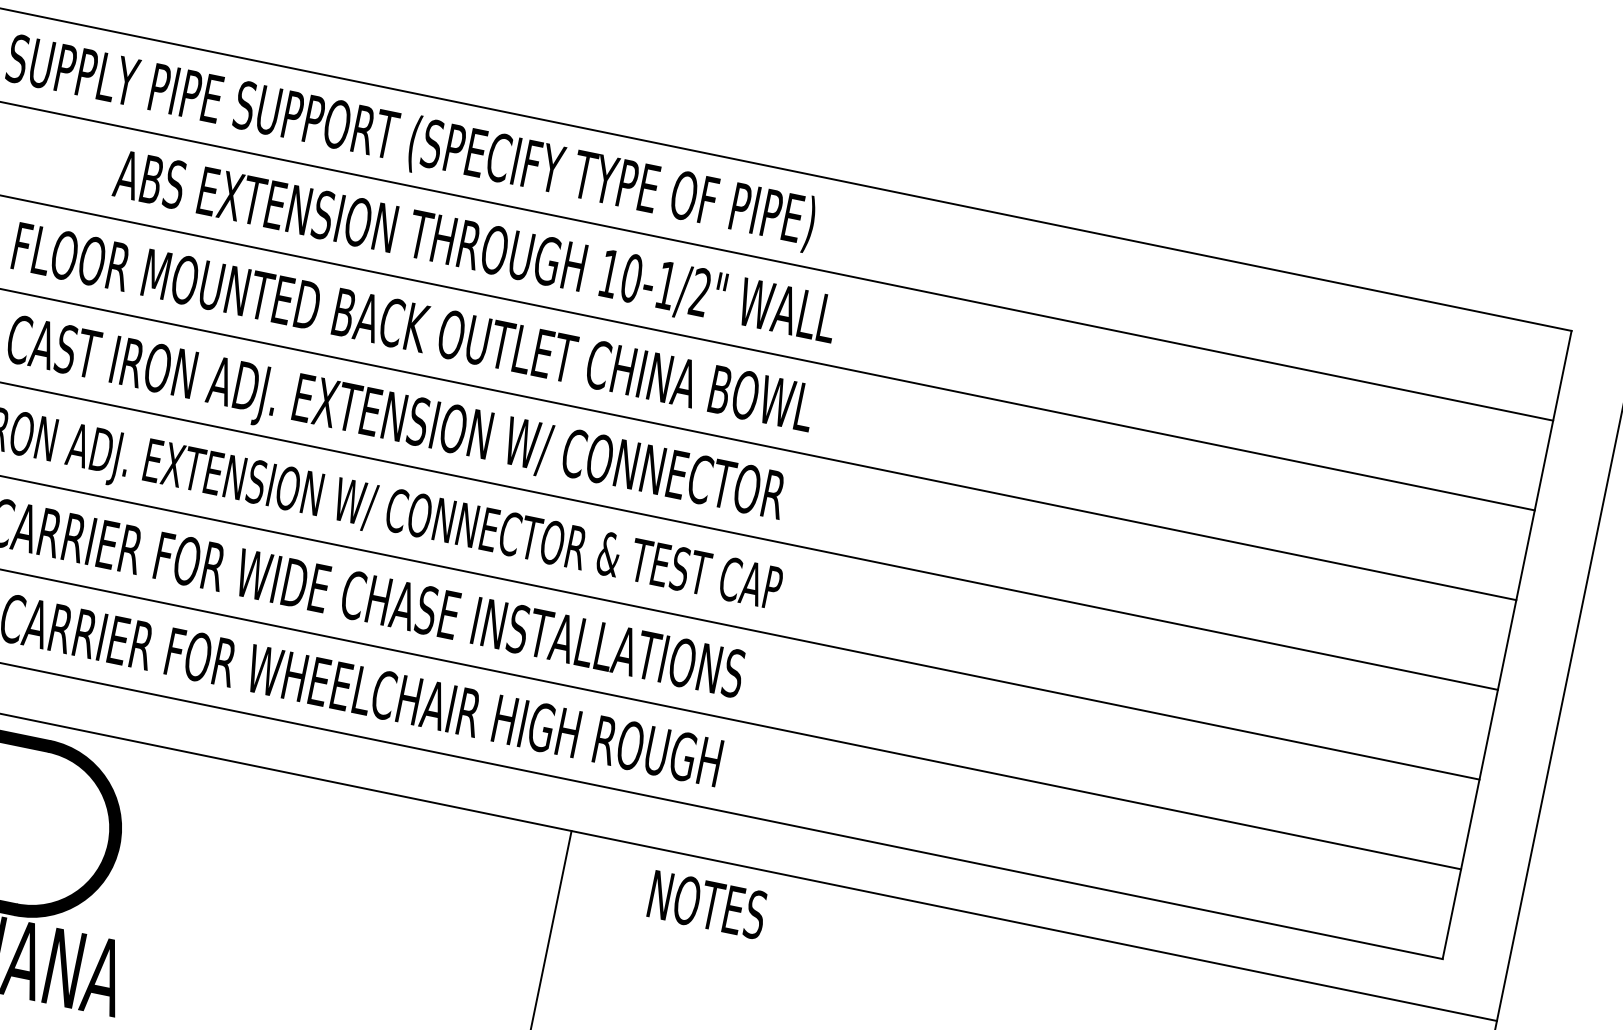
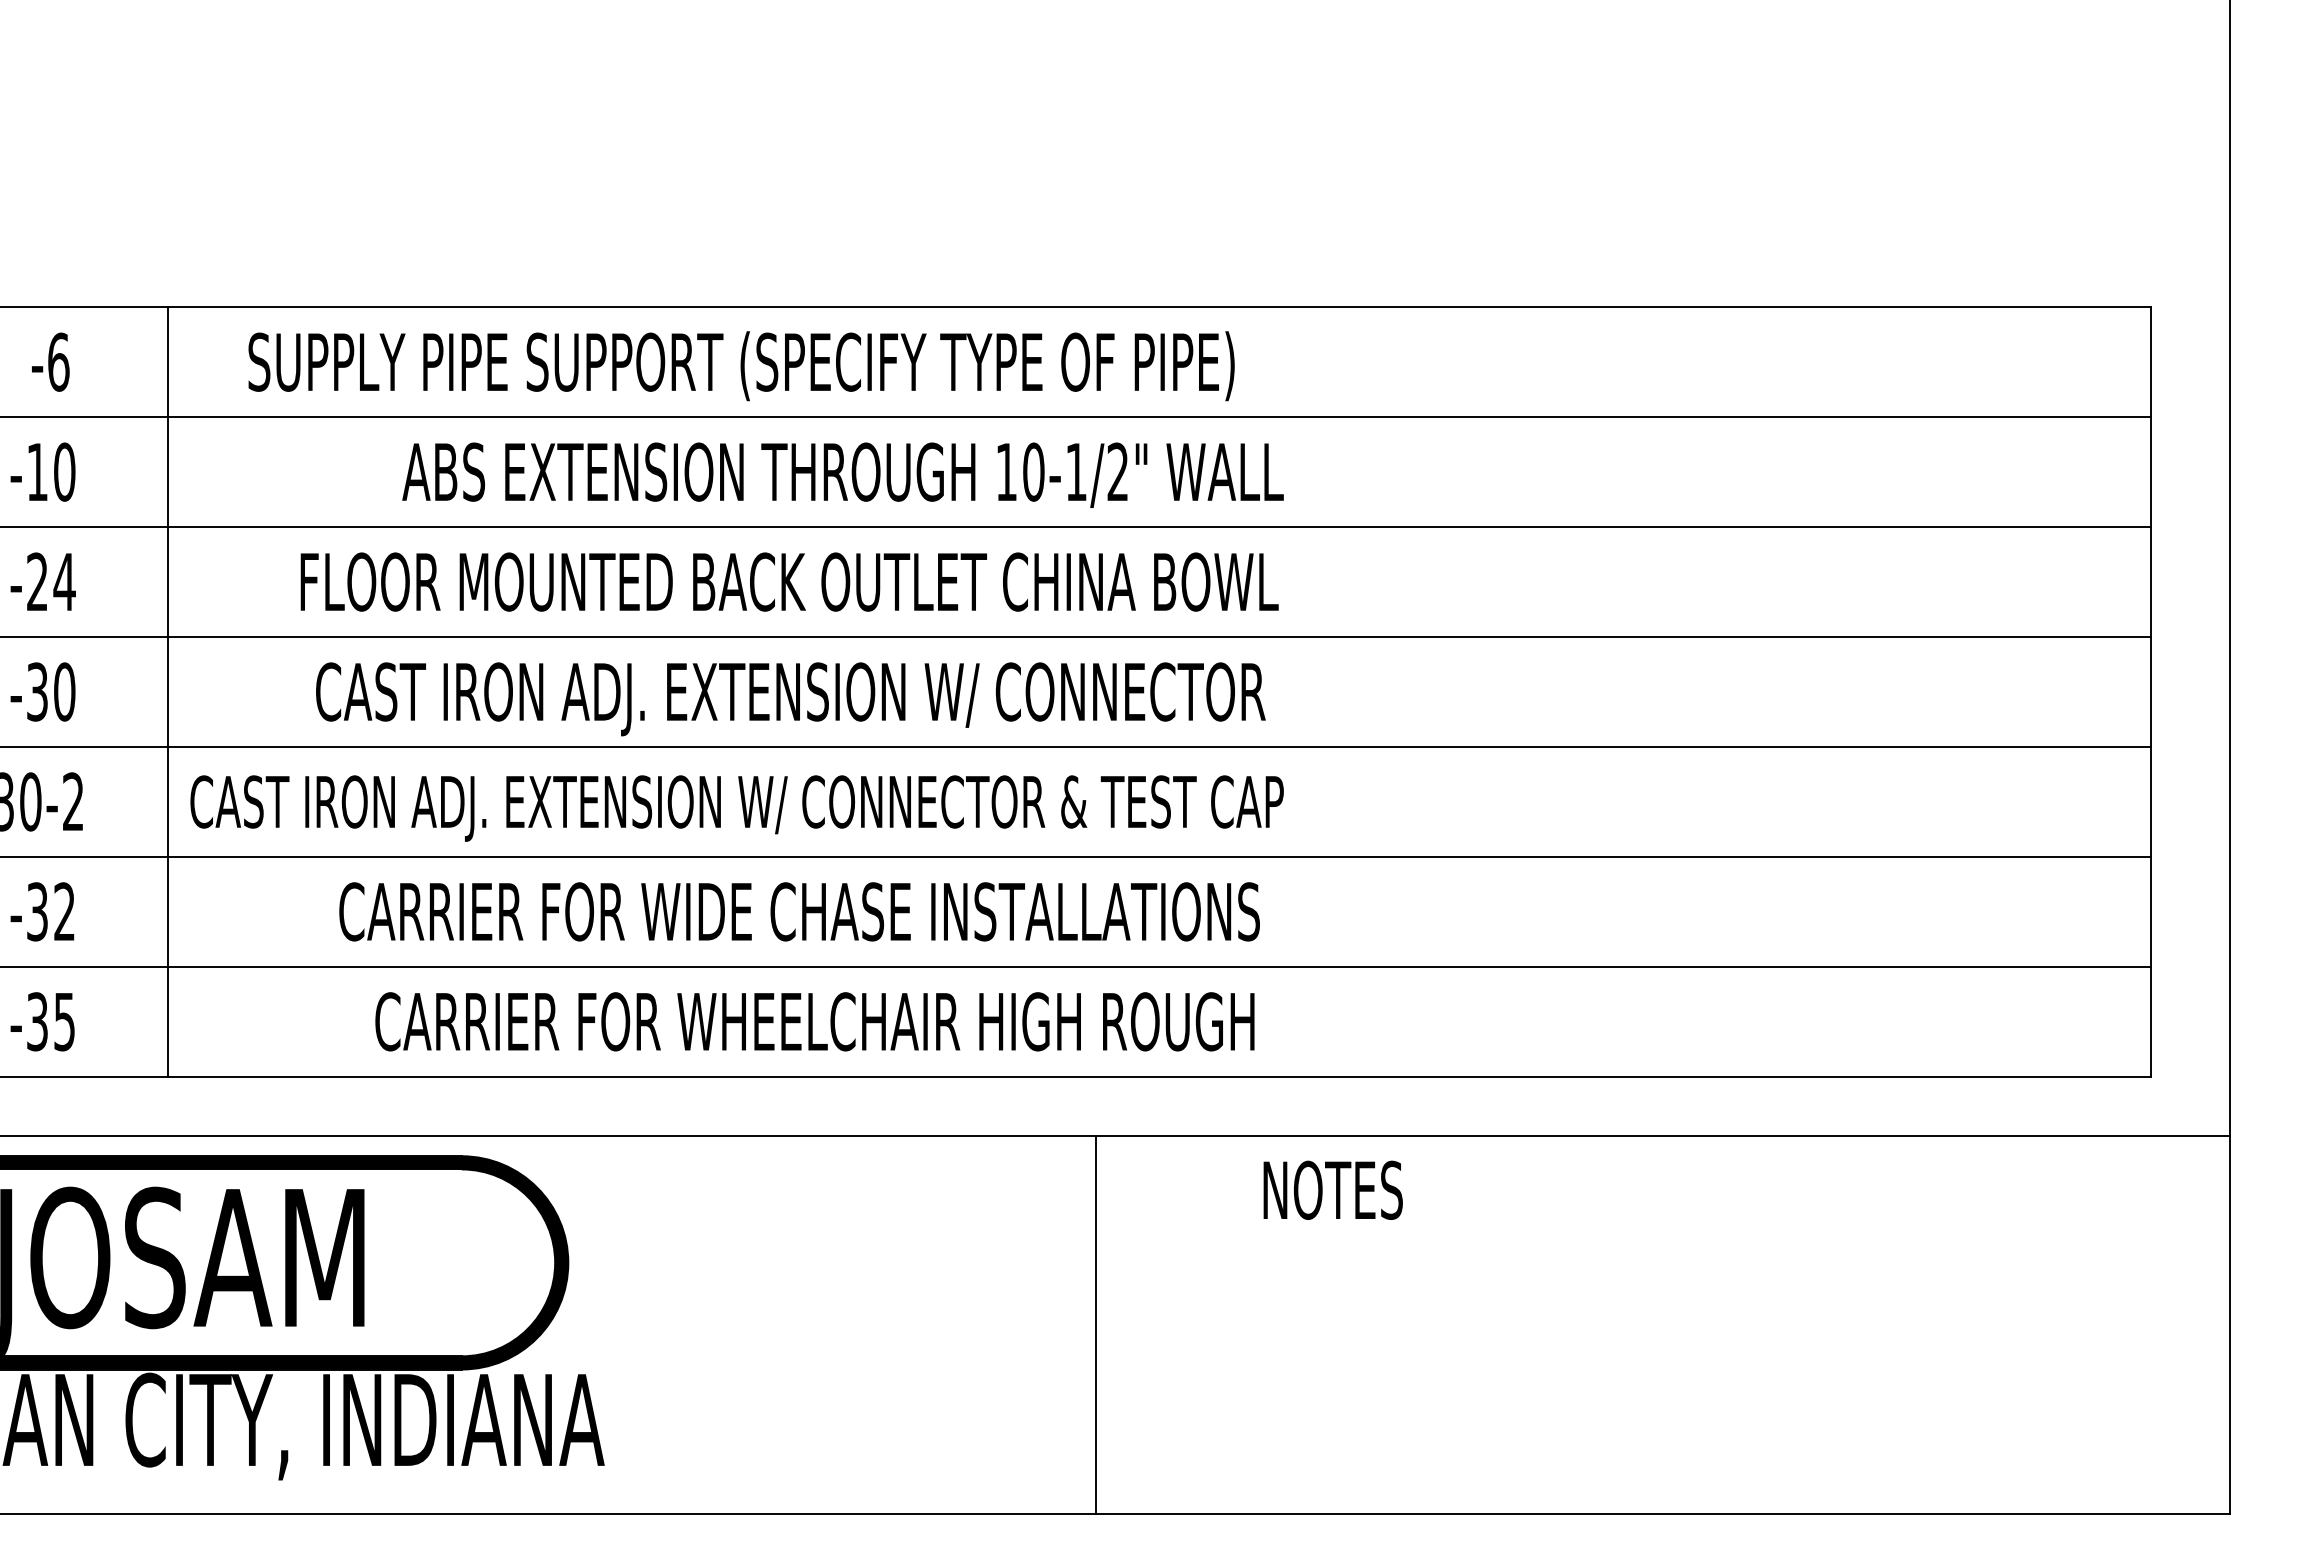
text: (707, 904) -> (1332, 1189), moved

